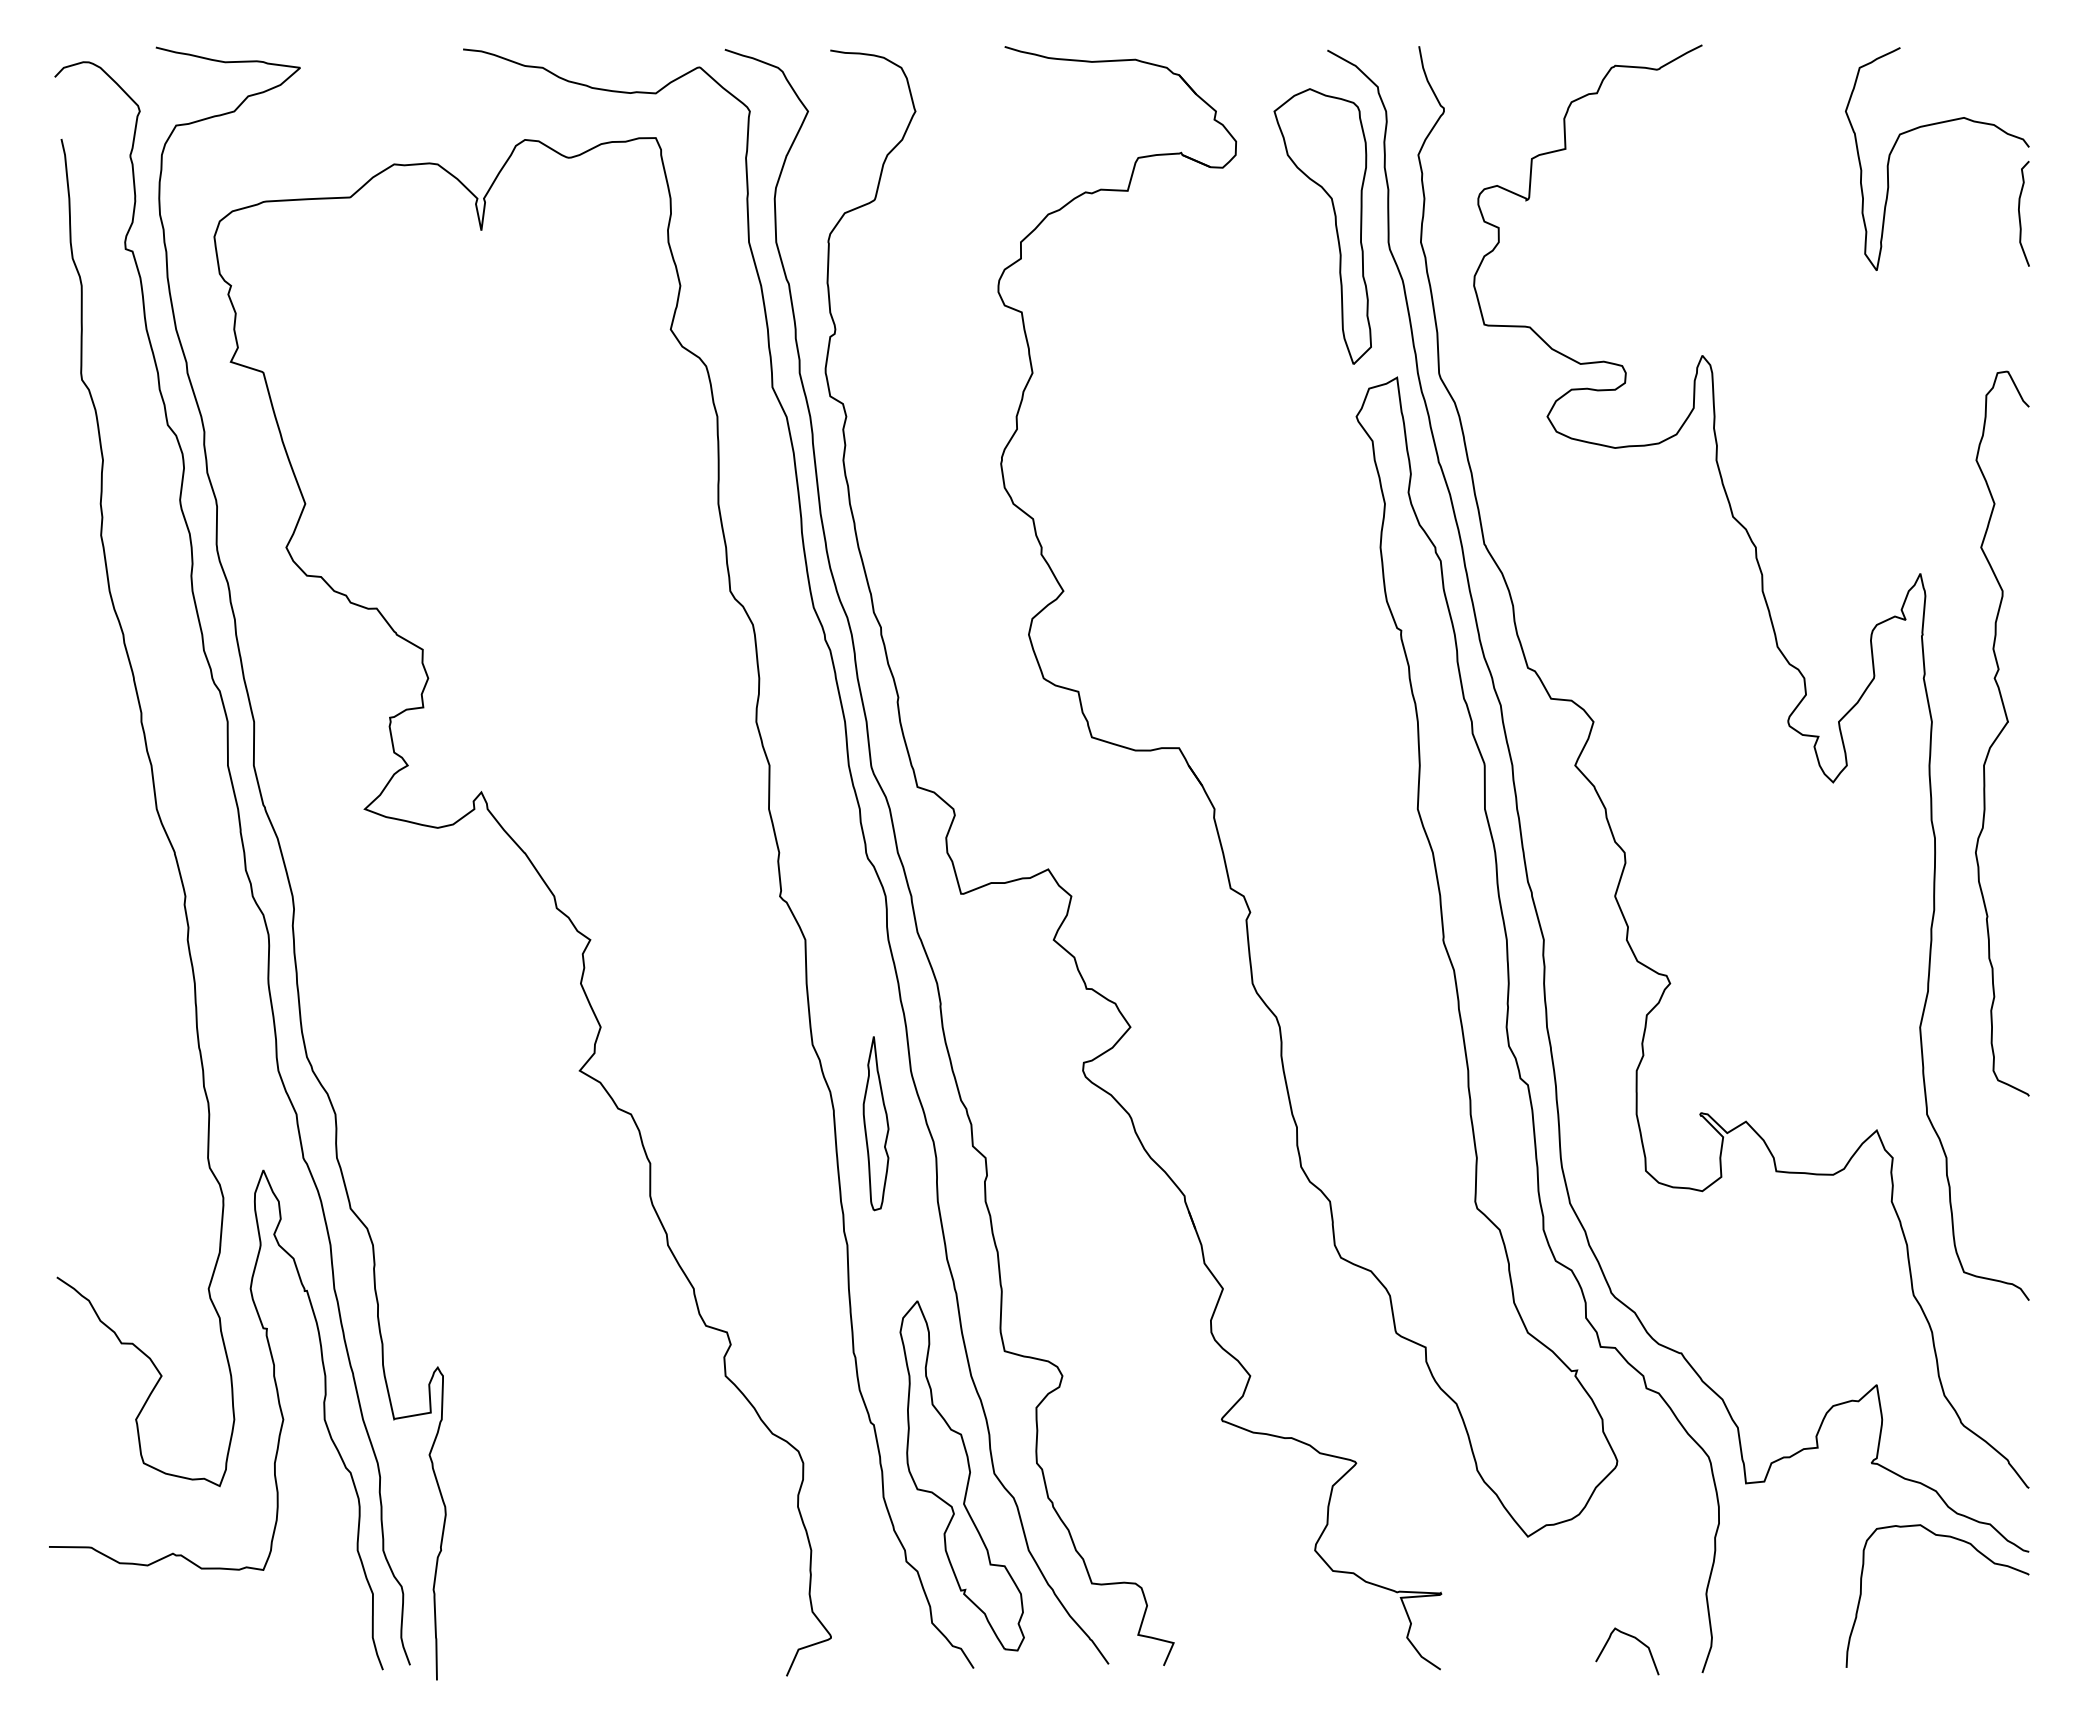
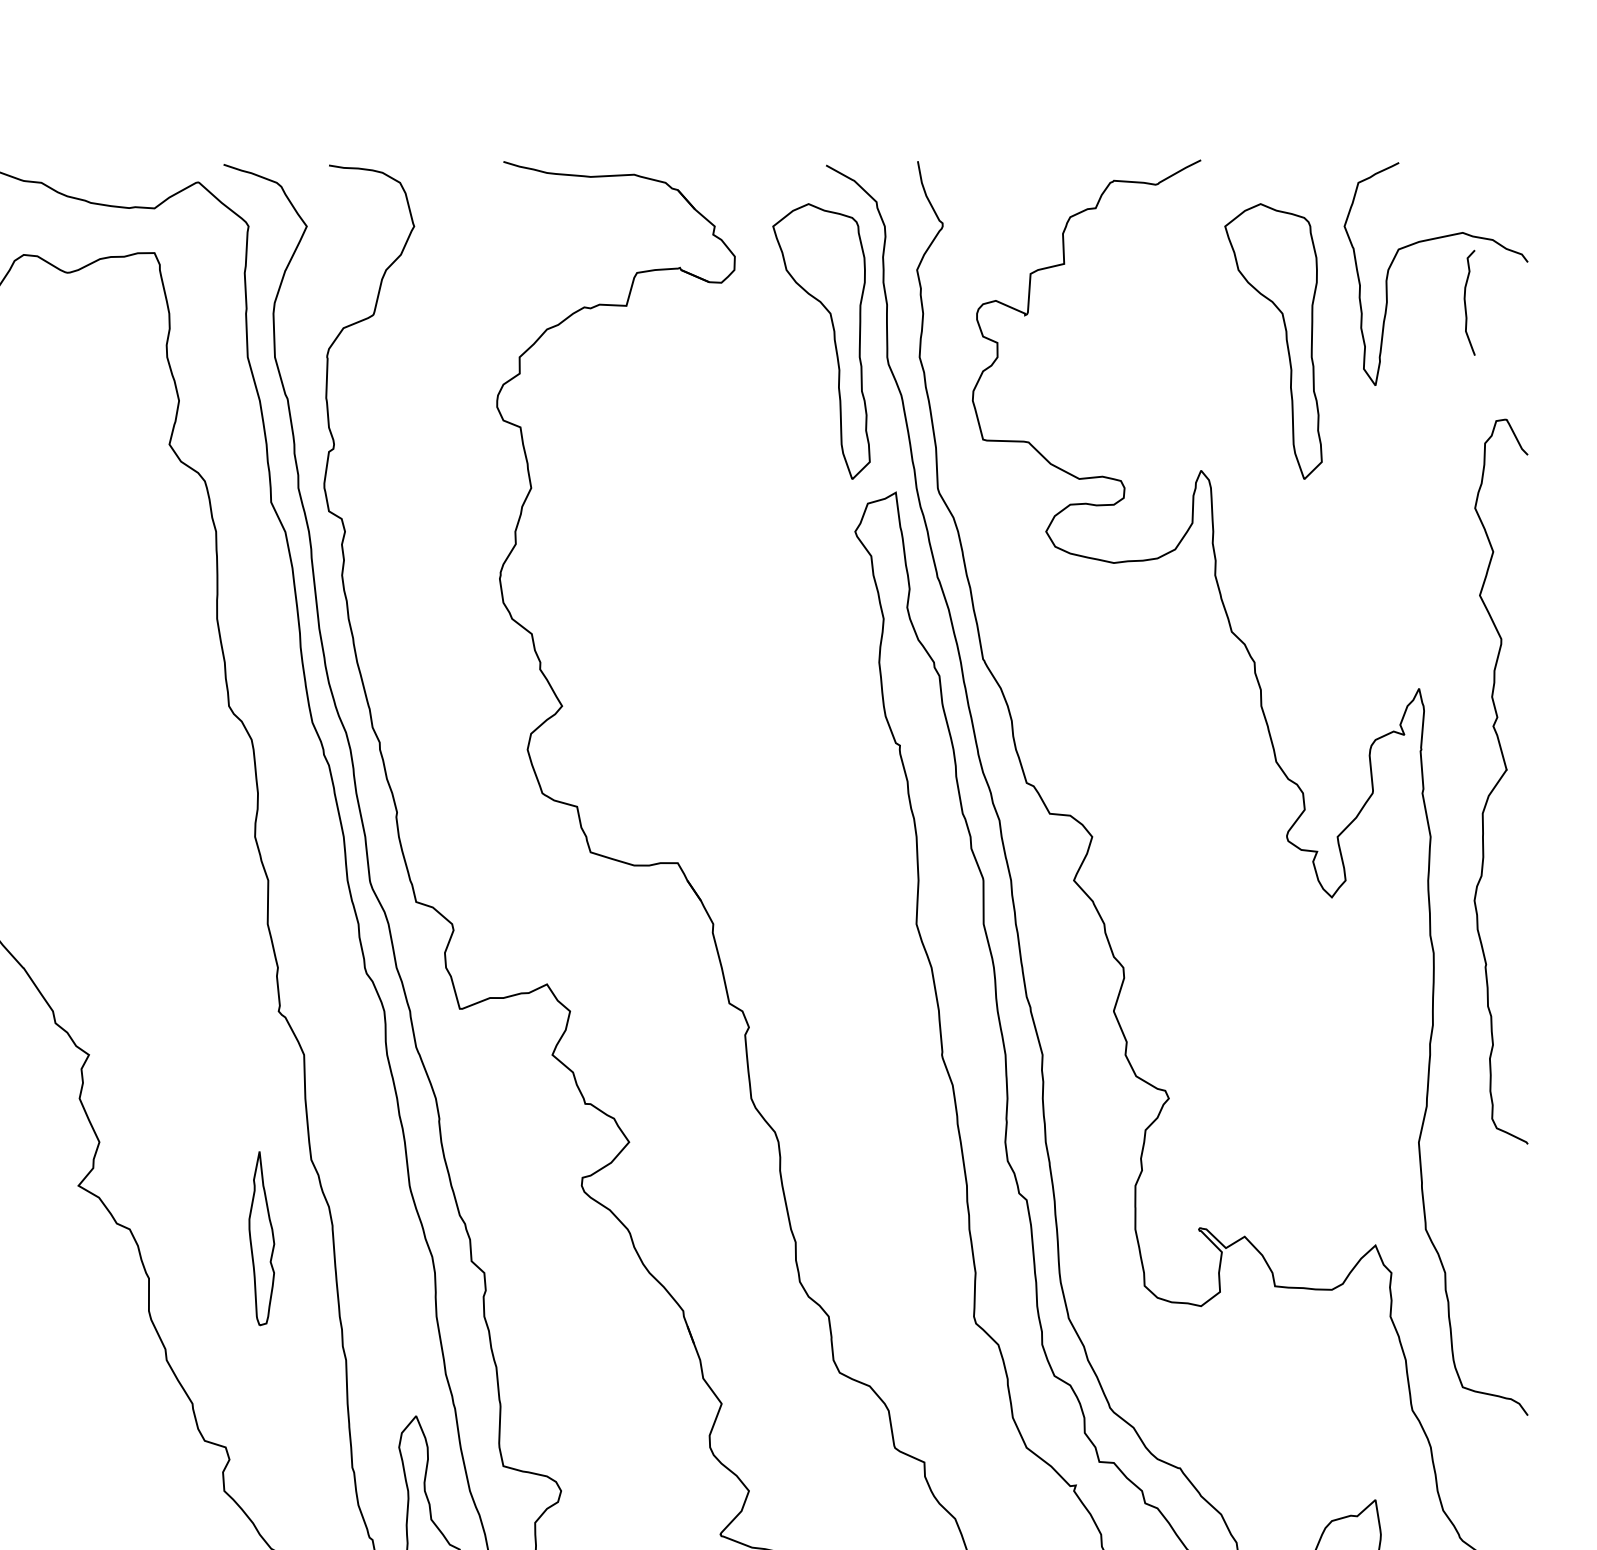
curve: (2020, 213) -> (1466, 302), moved
part: (1787, 226) -> (1286, 341), added
curve: (2001, 733) -> (1500, 781), moved
part: (875, 1123) -> (261, 1238), moved

